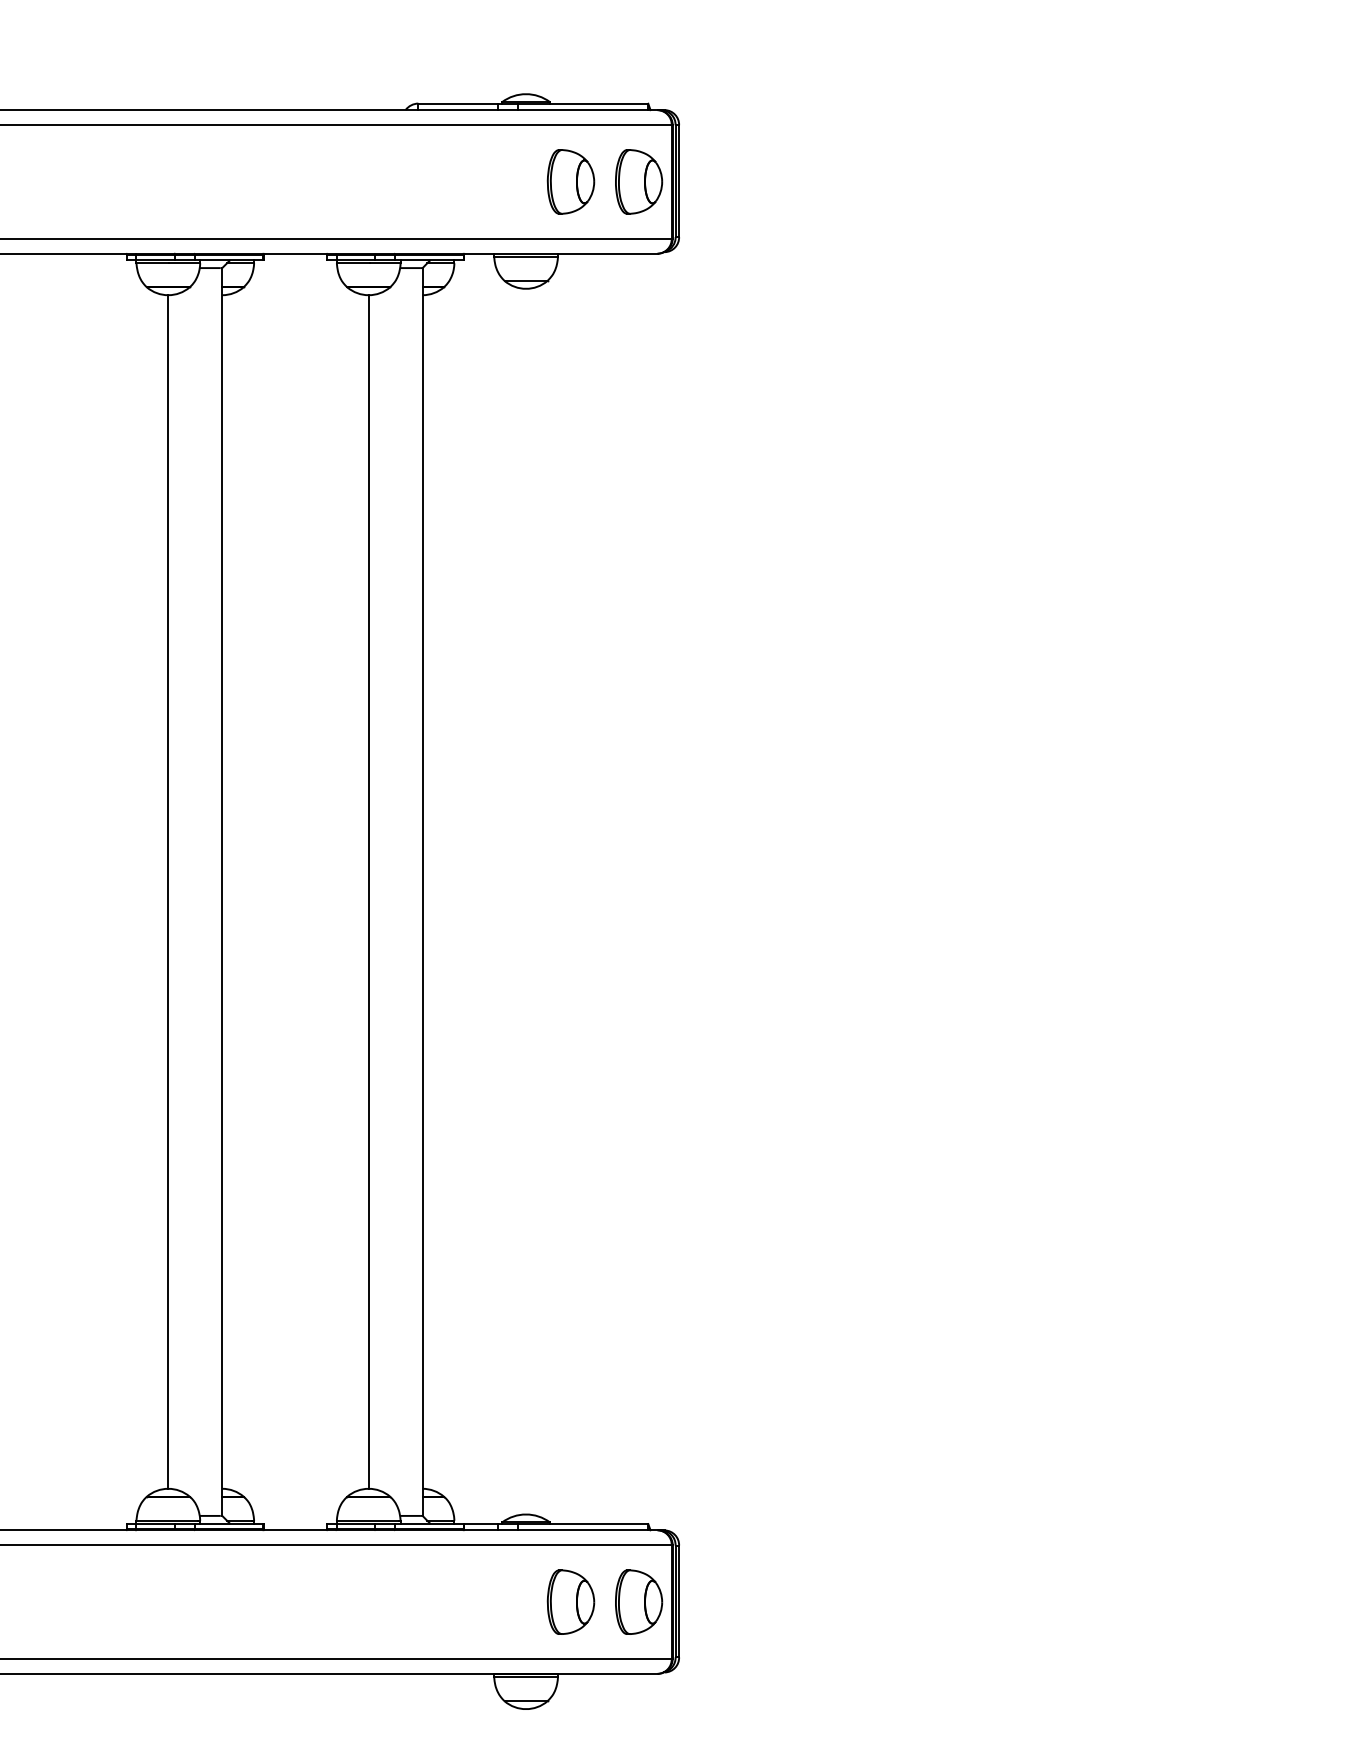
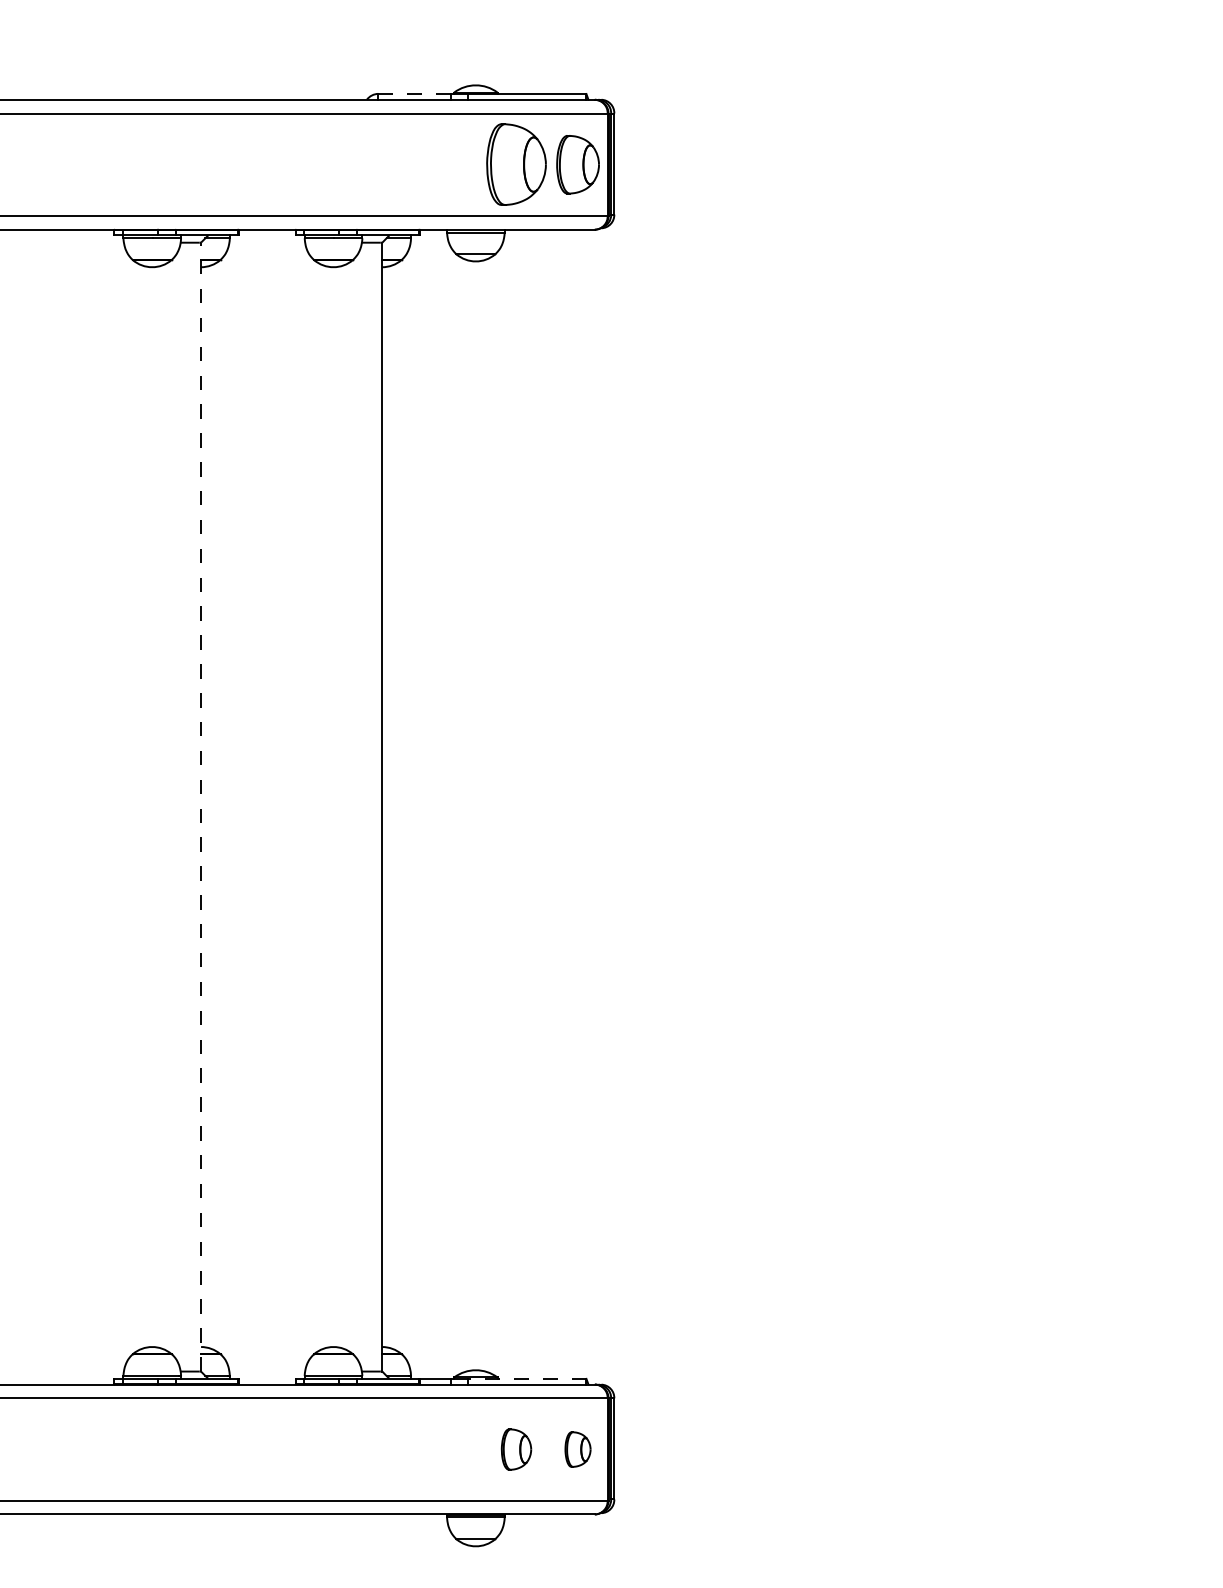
line: (458, 104) -> (414, 94), solid -> dashed
part: (570, 181) -> (516, 164), size x1.4
line: (222, 891) -> (201, 806), solid -> dashed
line: (168, 892) -> (152, 807), removed
line: (368, 892) -> (333, 807), removed
line: (582, 1523) -> (526, 1378), solid -> dashed
part: (570, 1602) -> (516, 1449), size x0.7
part: (638, 1602) -> (577, 1449), size x0.6

